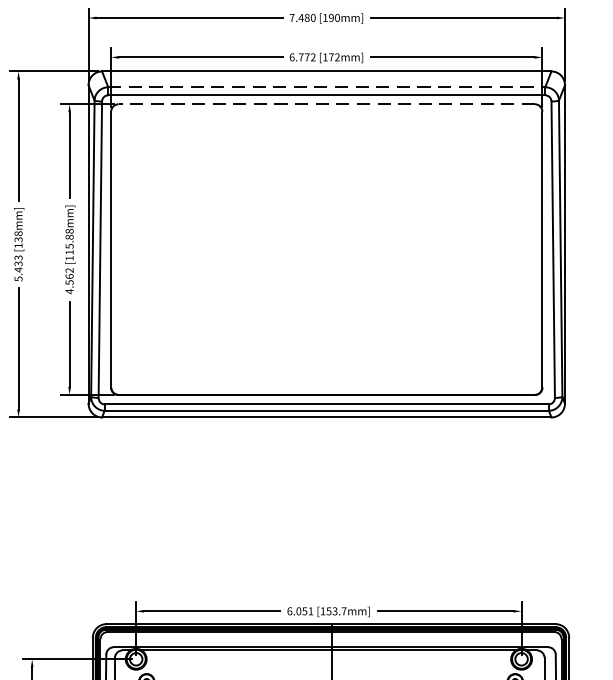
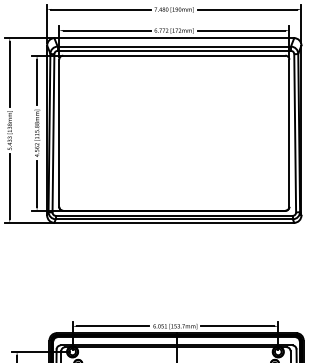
line: (327, 87) -> (174, 46), dashed -> solid
line: (325, 103) -> (173, 55), dashed -> solid

